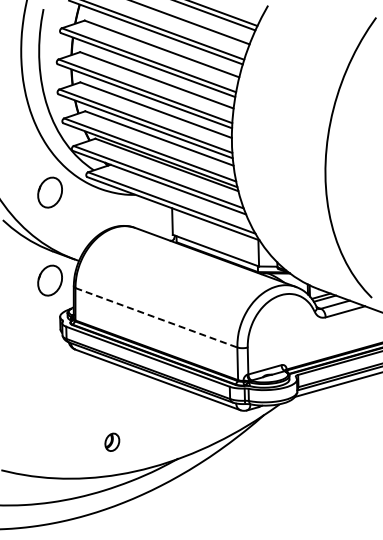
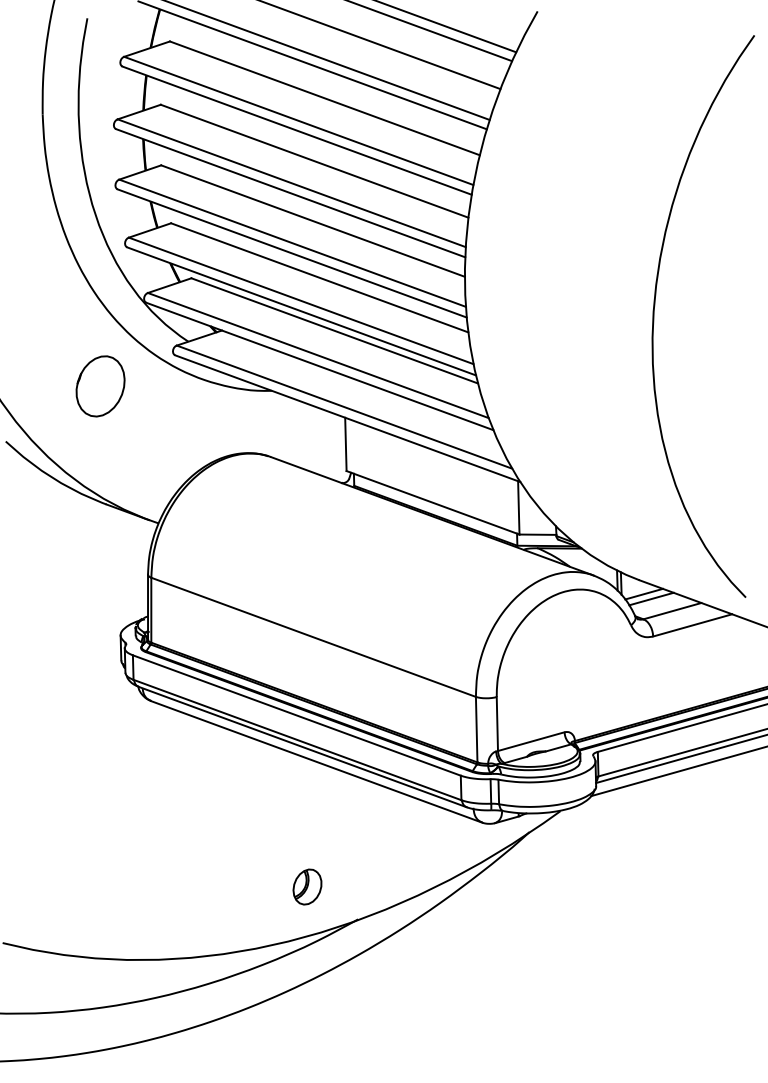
part: (49, 280) -> (99, 562), removed
line: (156, 317) -> (313, 636), dashed -> solid
part: (112, 441) -> (307, 885), moved

